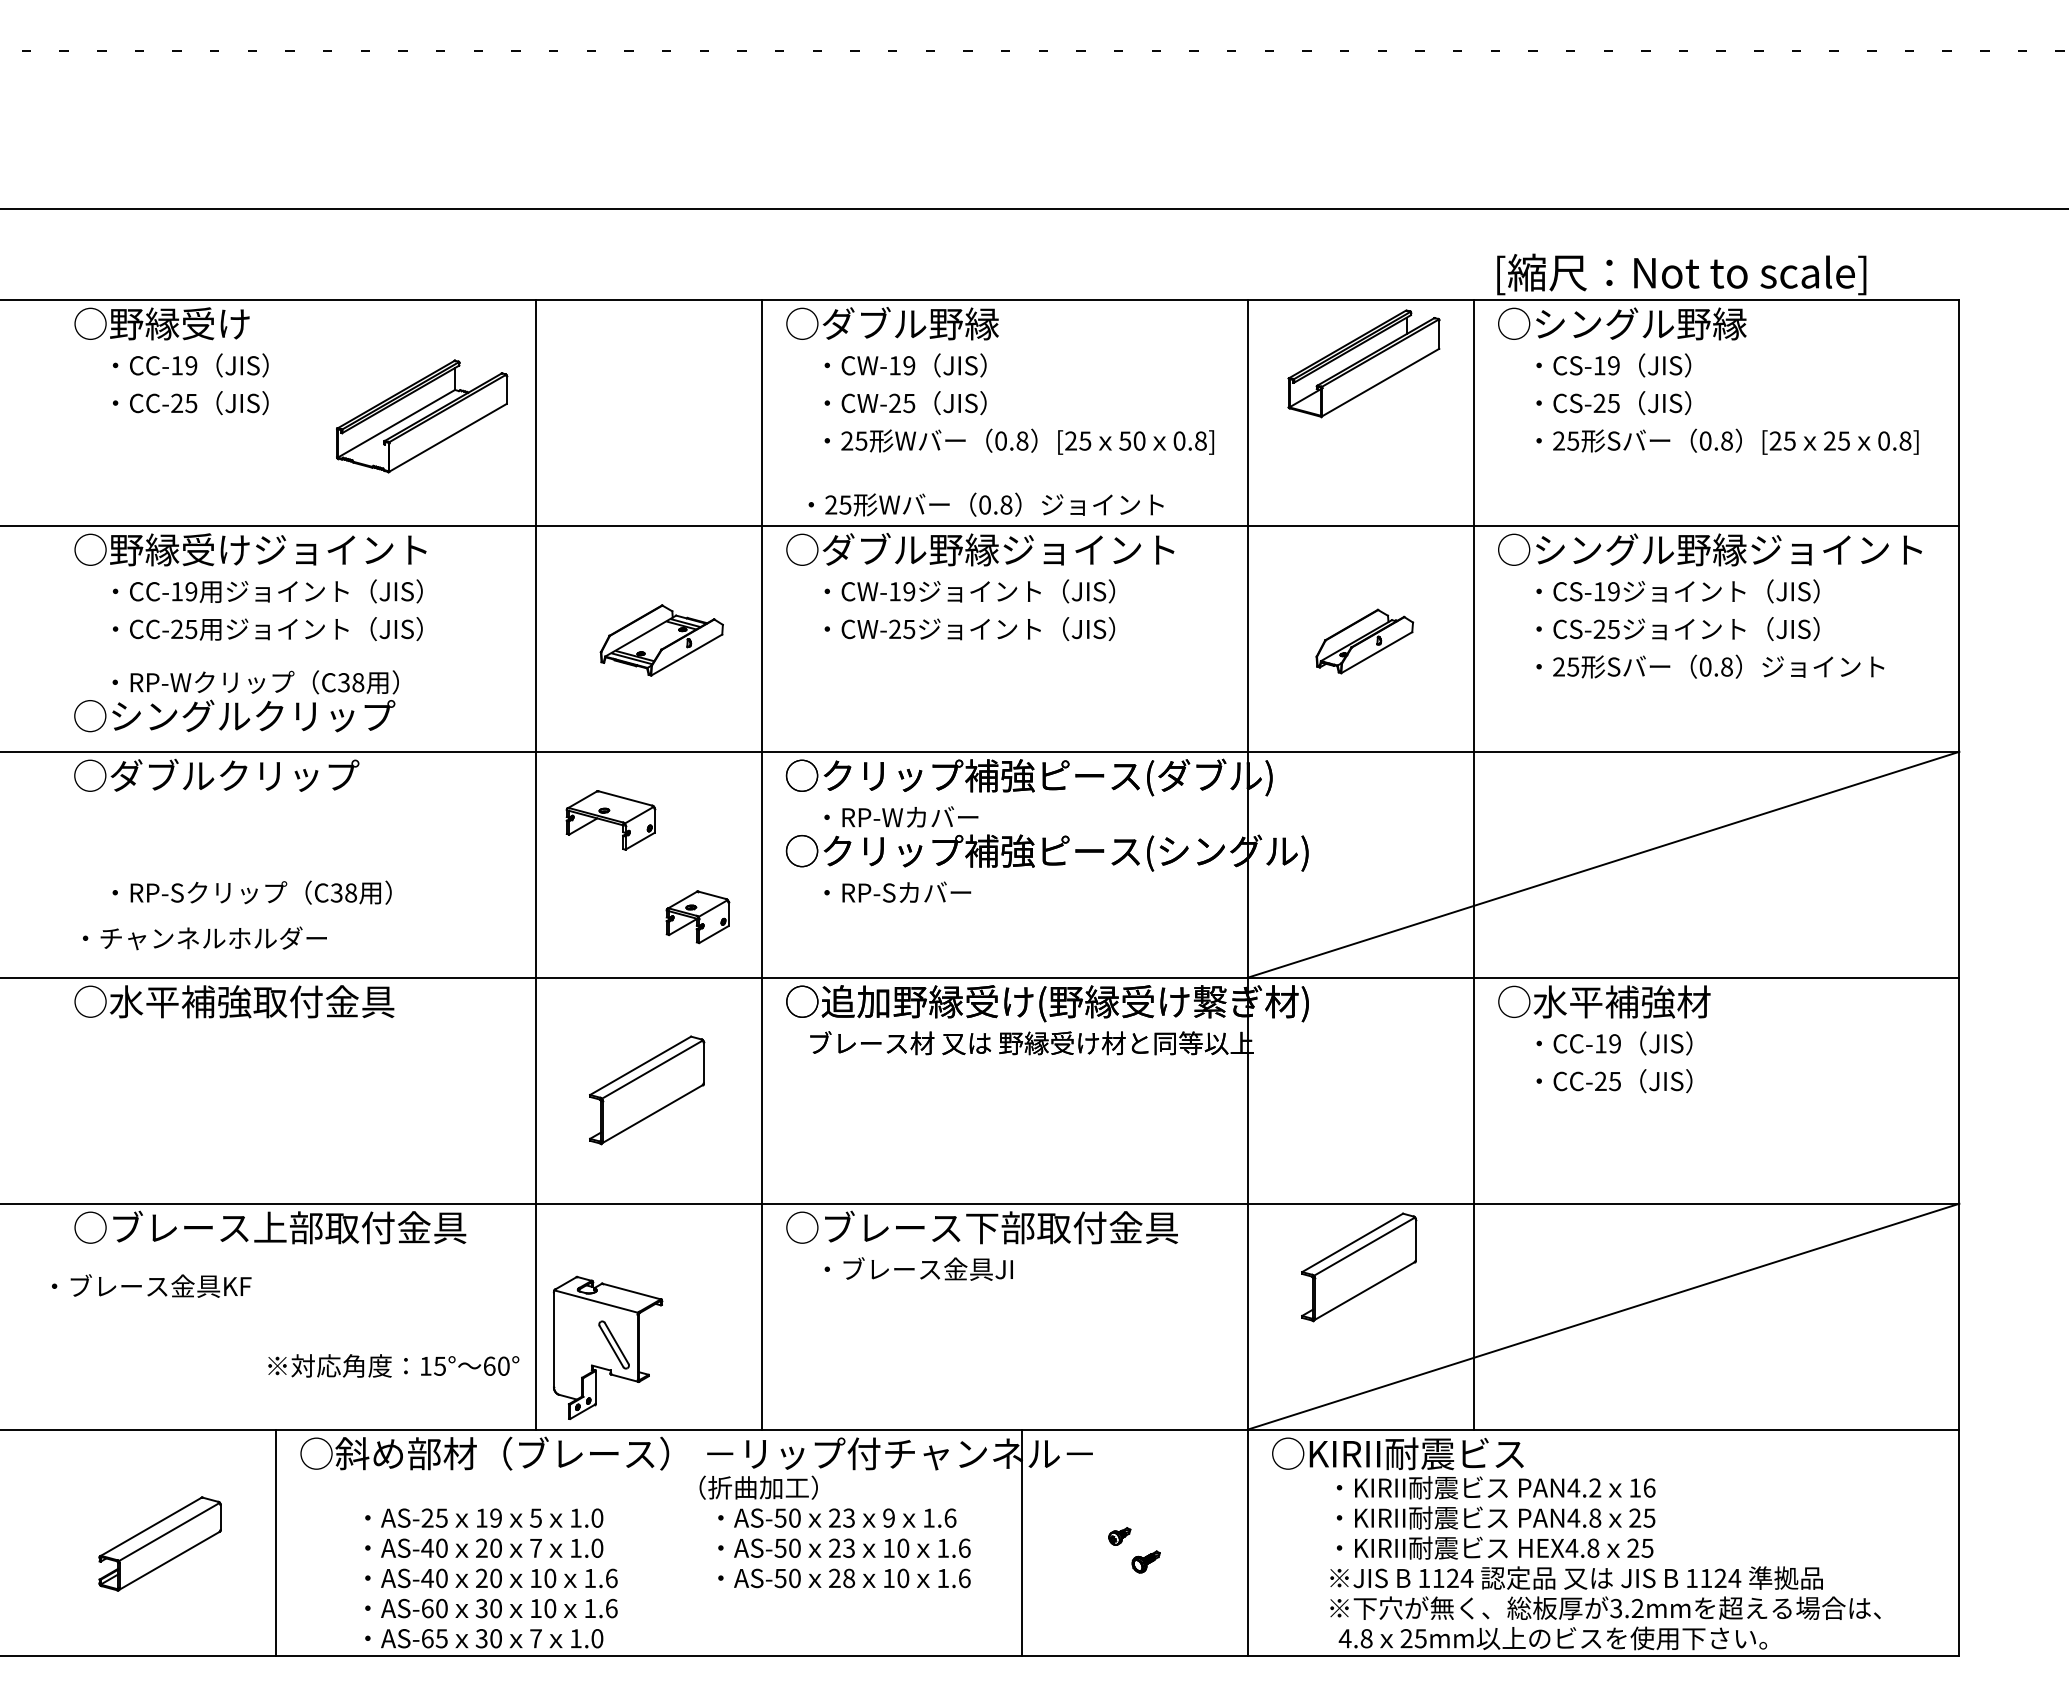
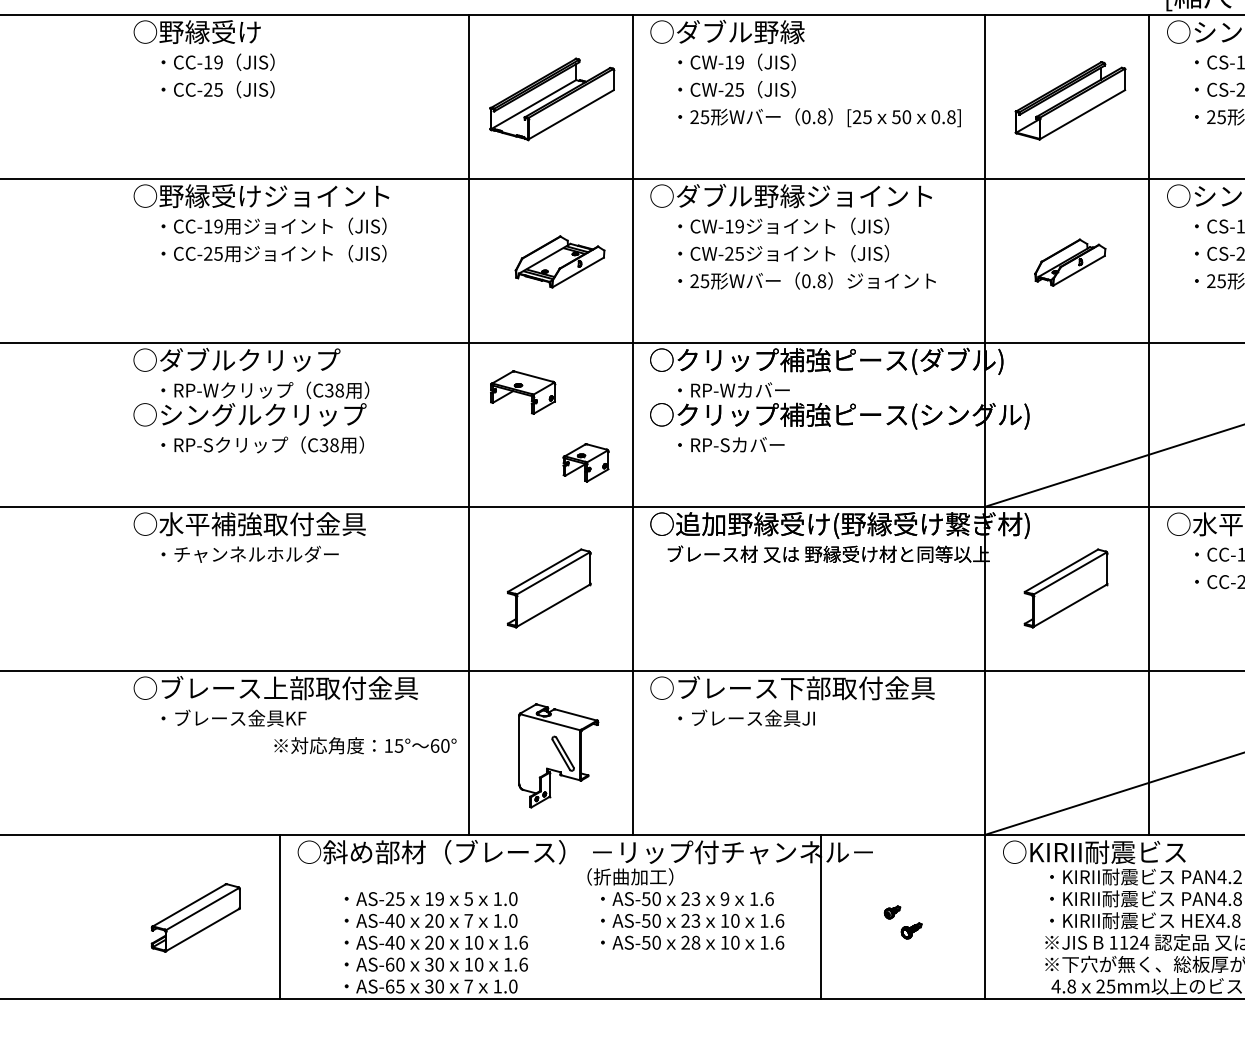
part: (1363, 363) -> (1070, 100), moved
part: (422, 416) -> (552, 99), moved
text: (985, 504) -> (806, 280), moved
text: (236, 701) -> (251, 404), moved
text: (204, 938) -> (249, 554), moved
part: (1359, 1267) -> (1066, 588), moved
text: (151, 1285) -> (233, 717), moved
part: (607, 1347) -> (558, 755), moved
text: (393, 1365) -> (365, 745), moved

